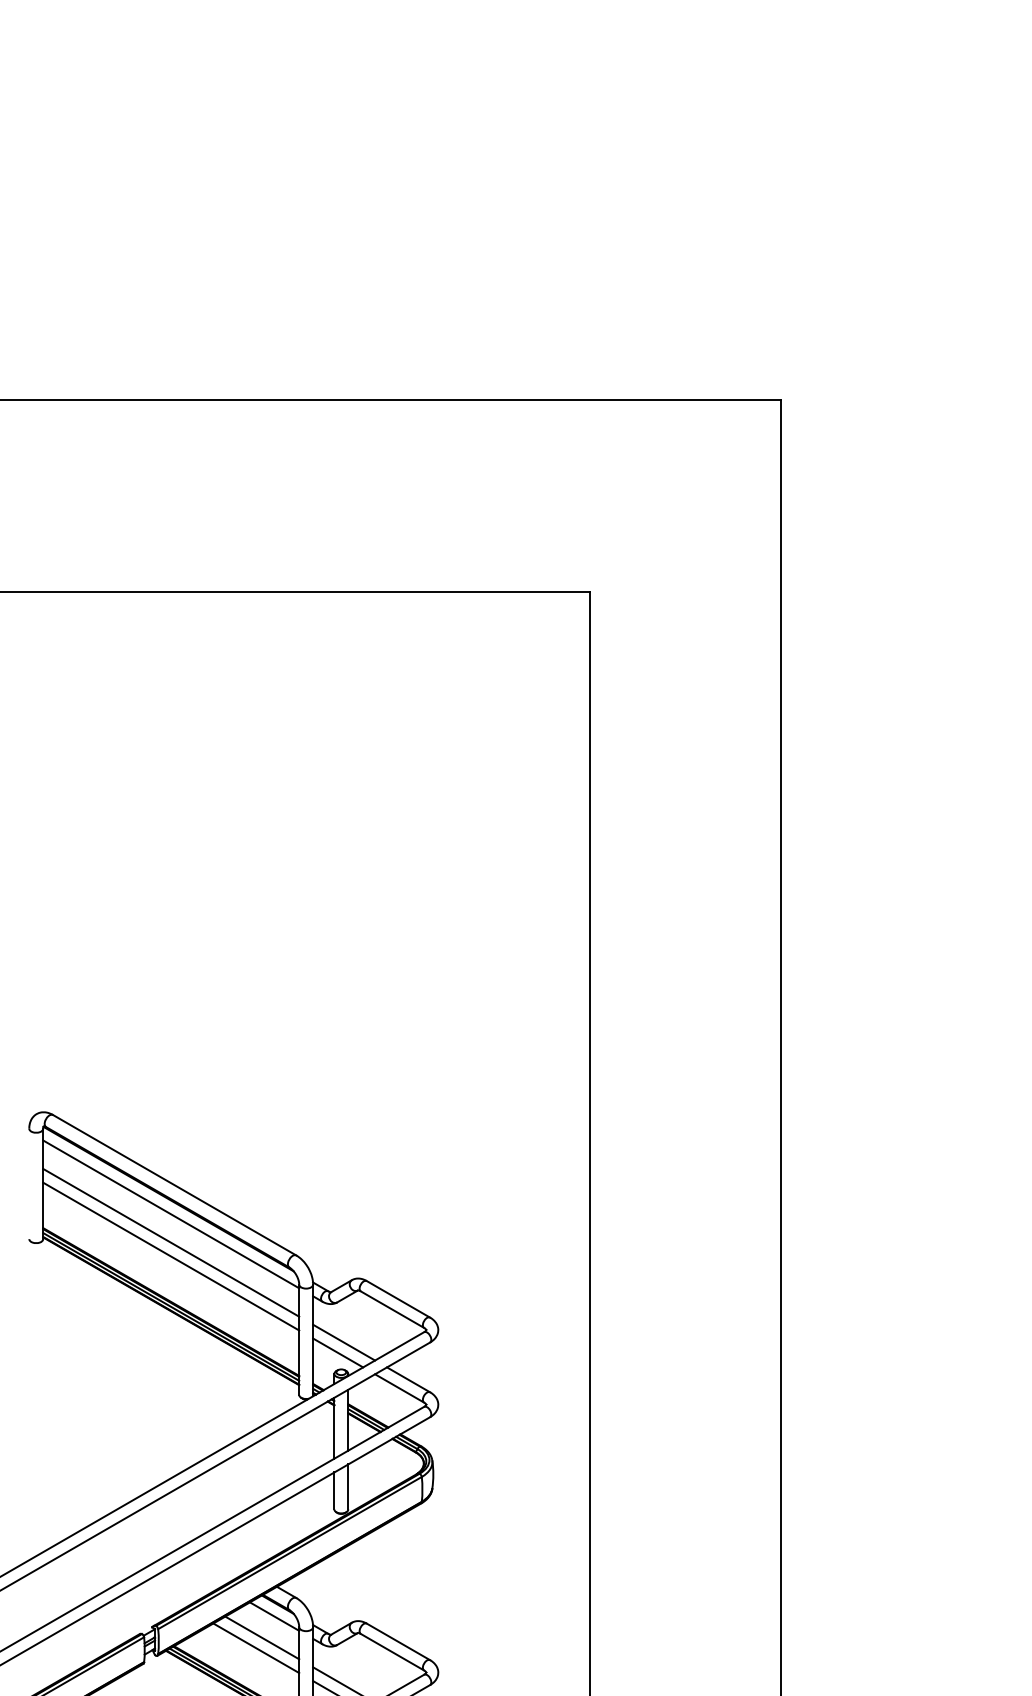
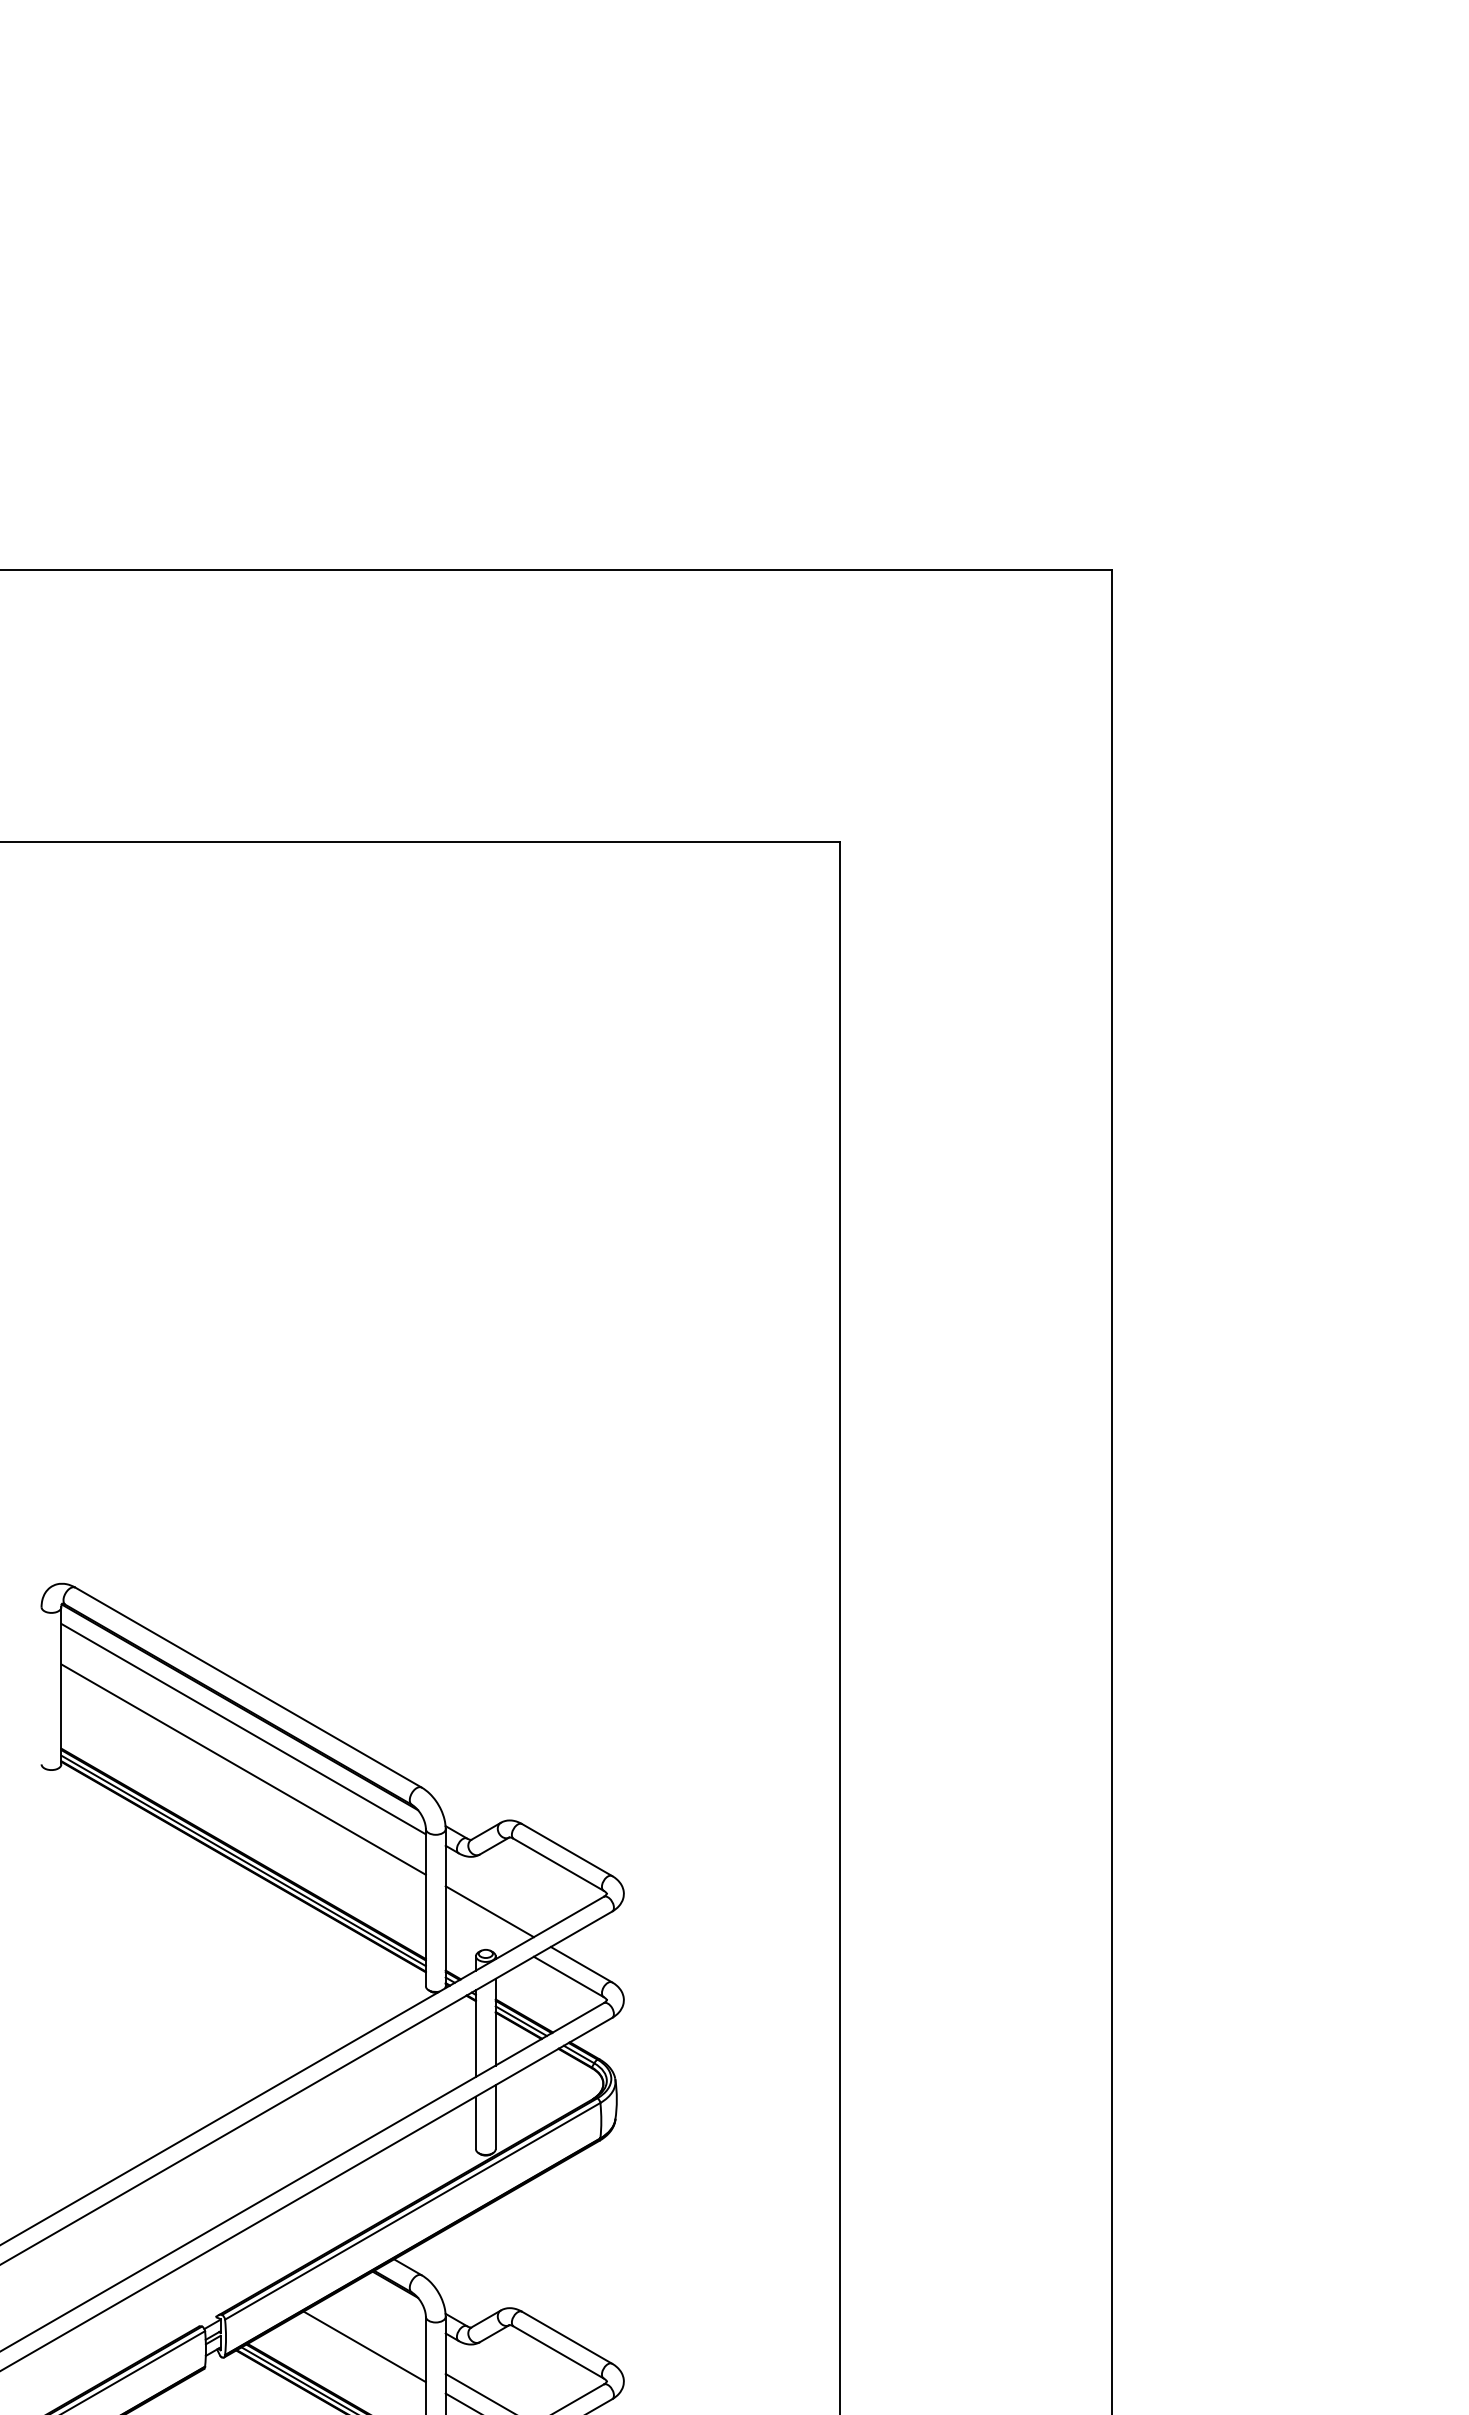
line: (171, 1256) -> (243, 1788), removed
line: (337, 1352) -> (480, 1925), removed
line: (274, 1616) -> (390, 2301), removed
line: (261, 1637) -> (372, 2331), removed

